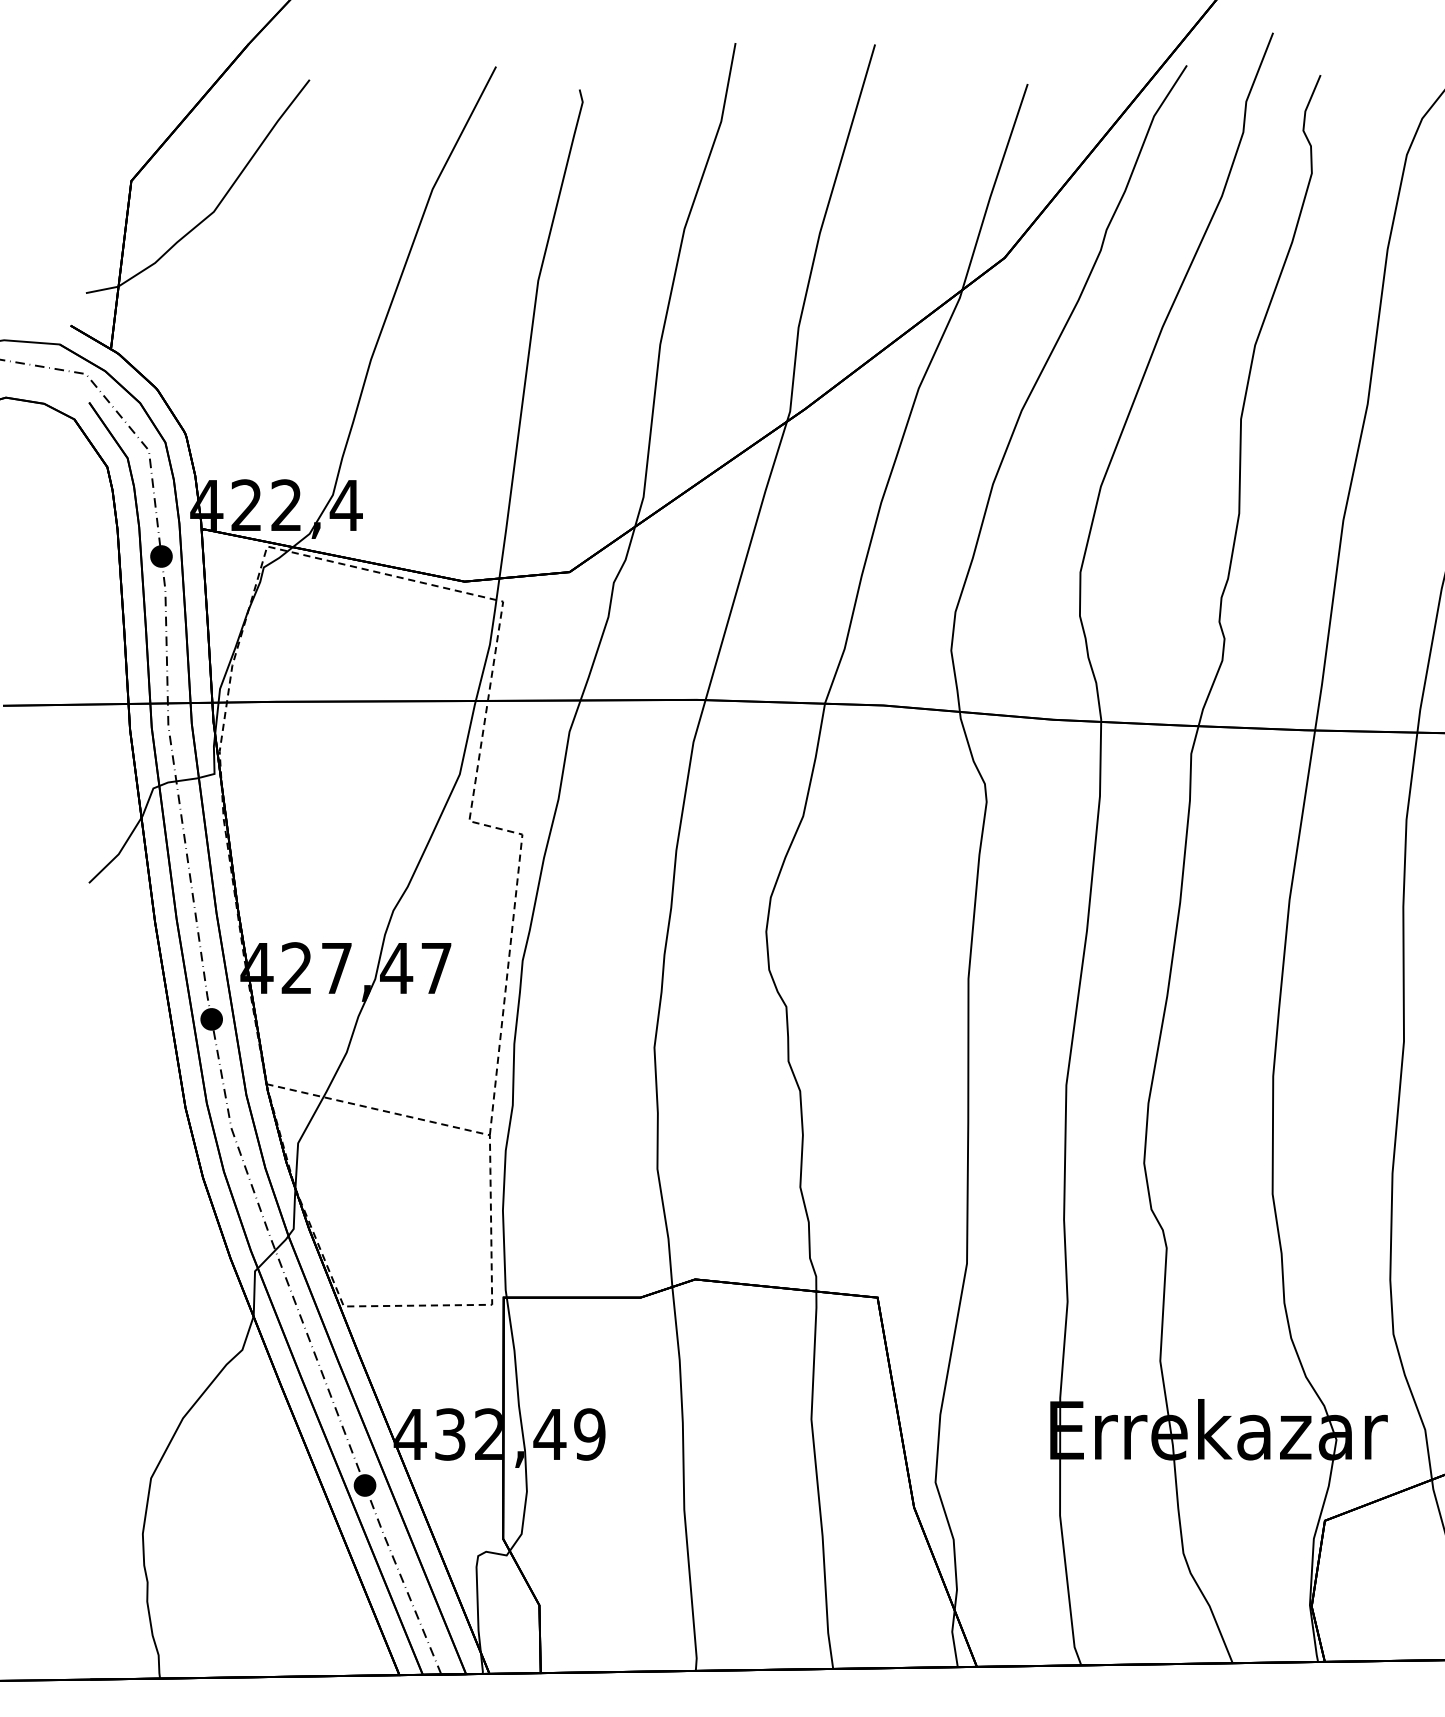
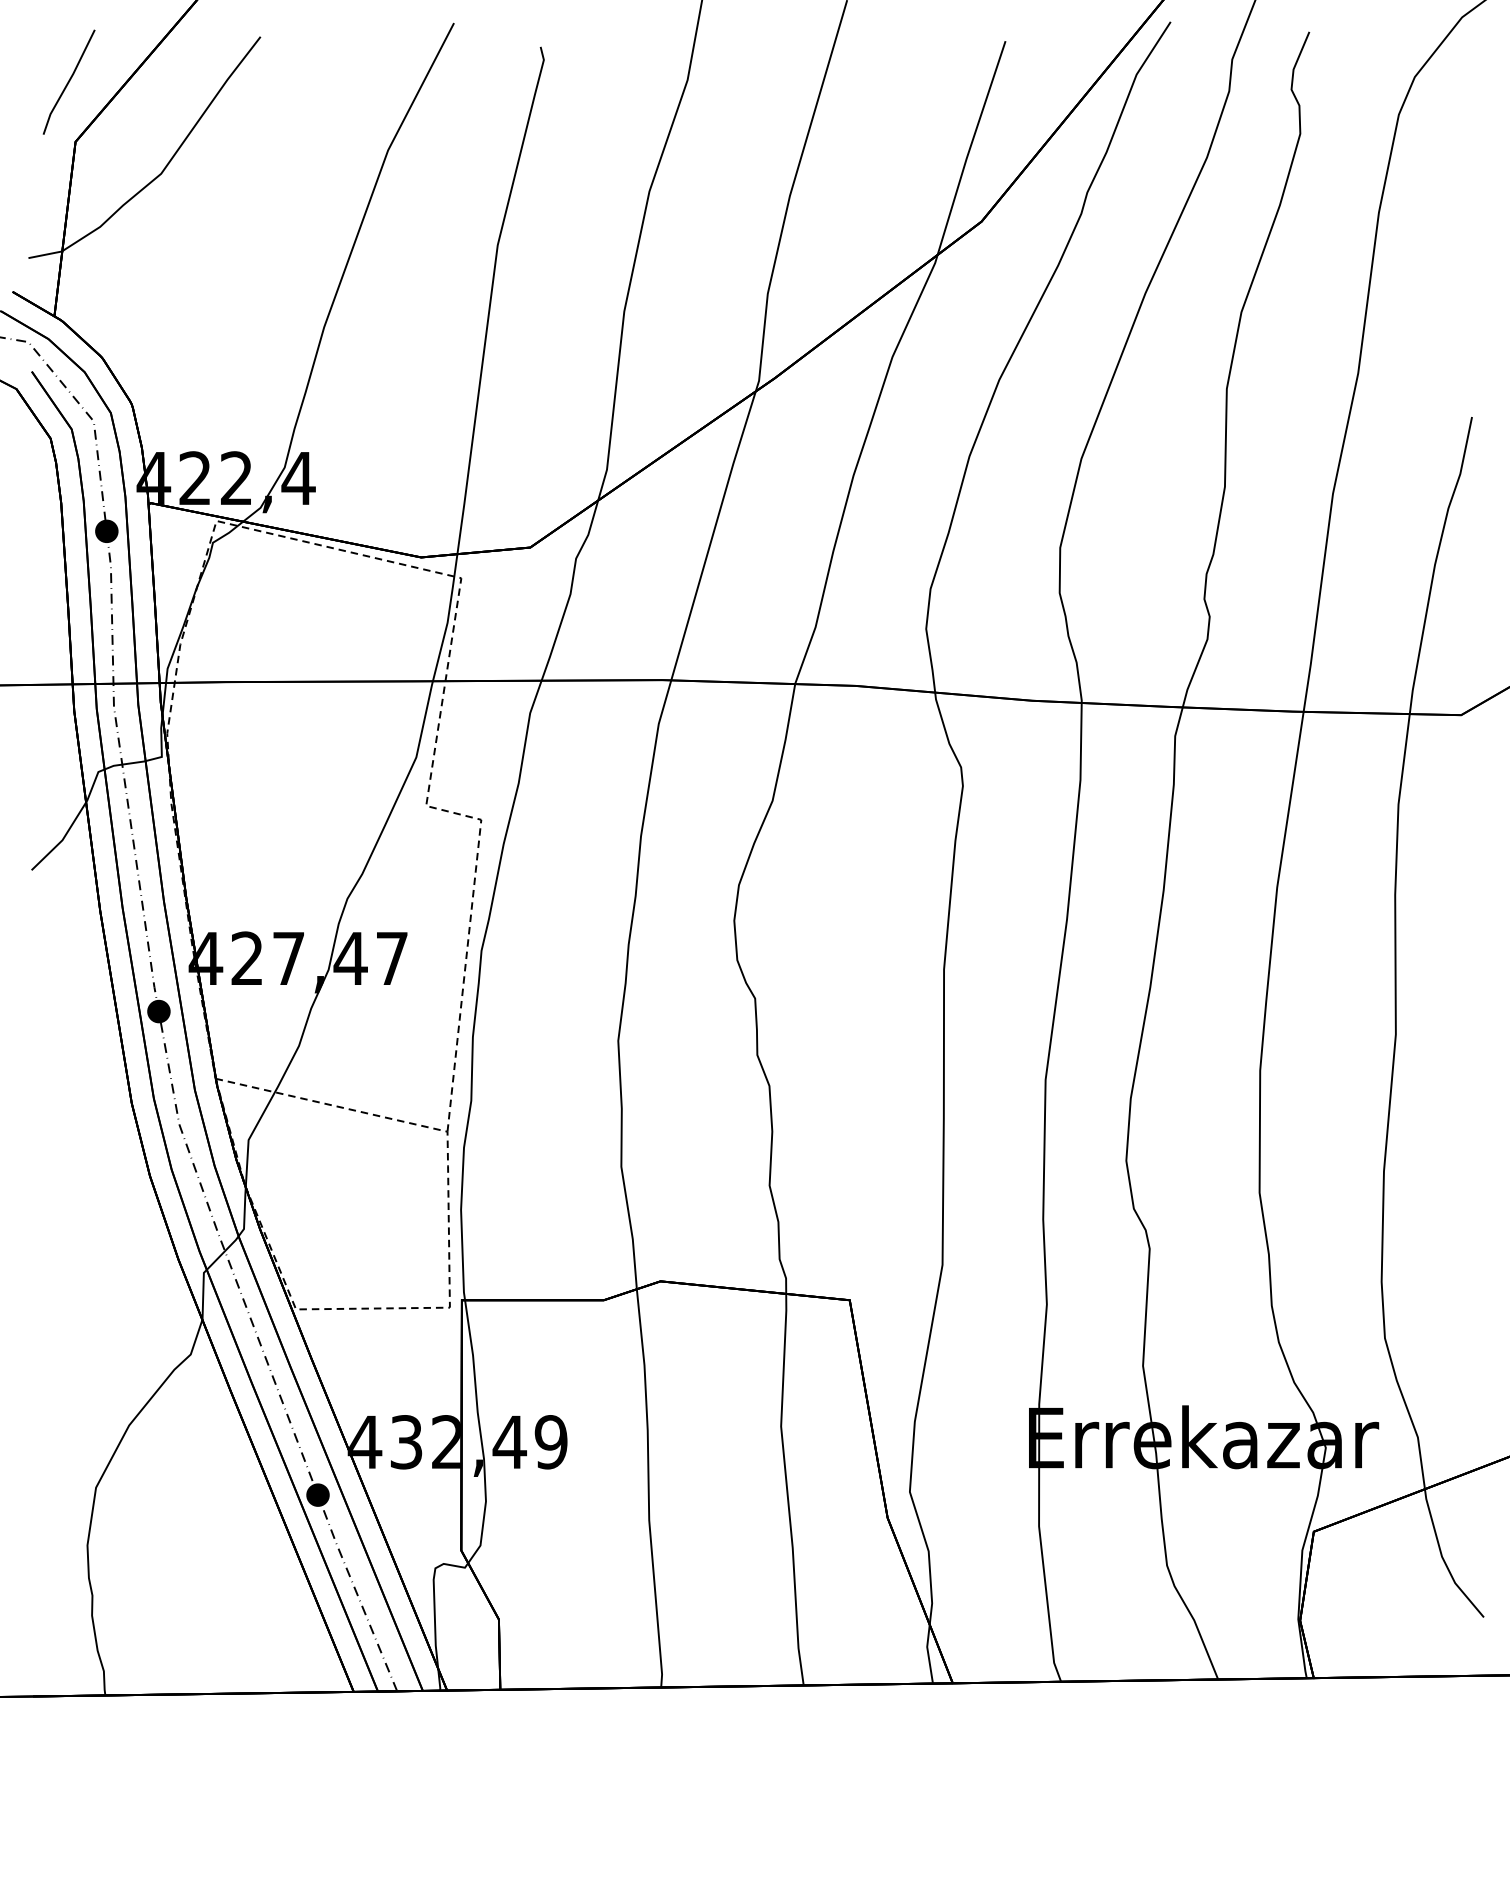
line: (124, 122) -> (68, 81), added

